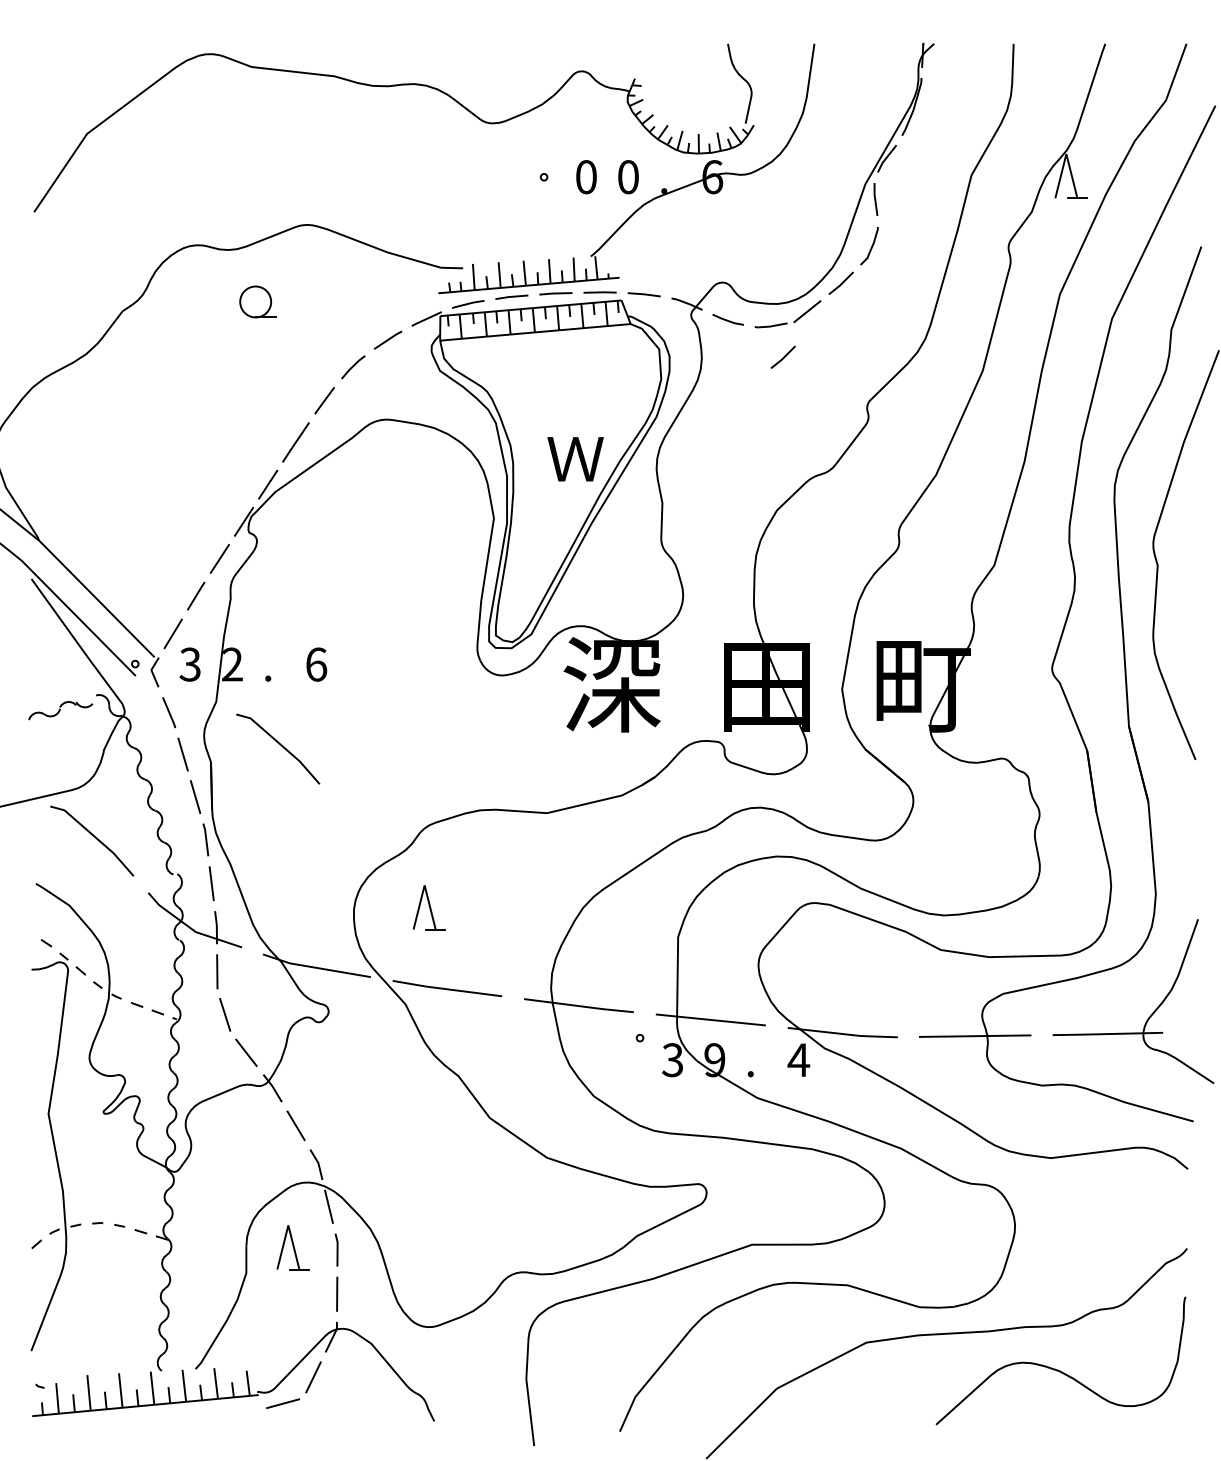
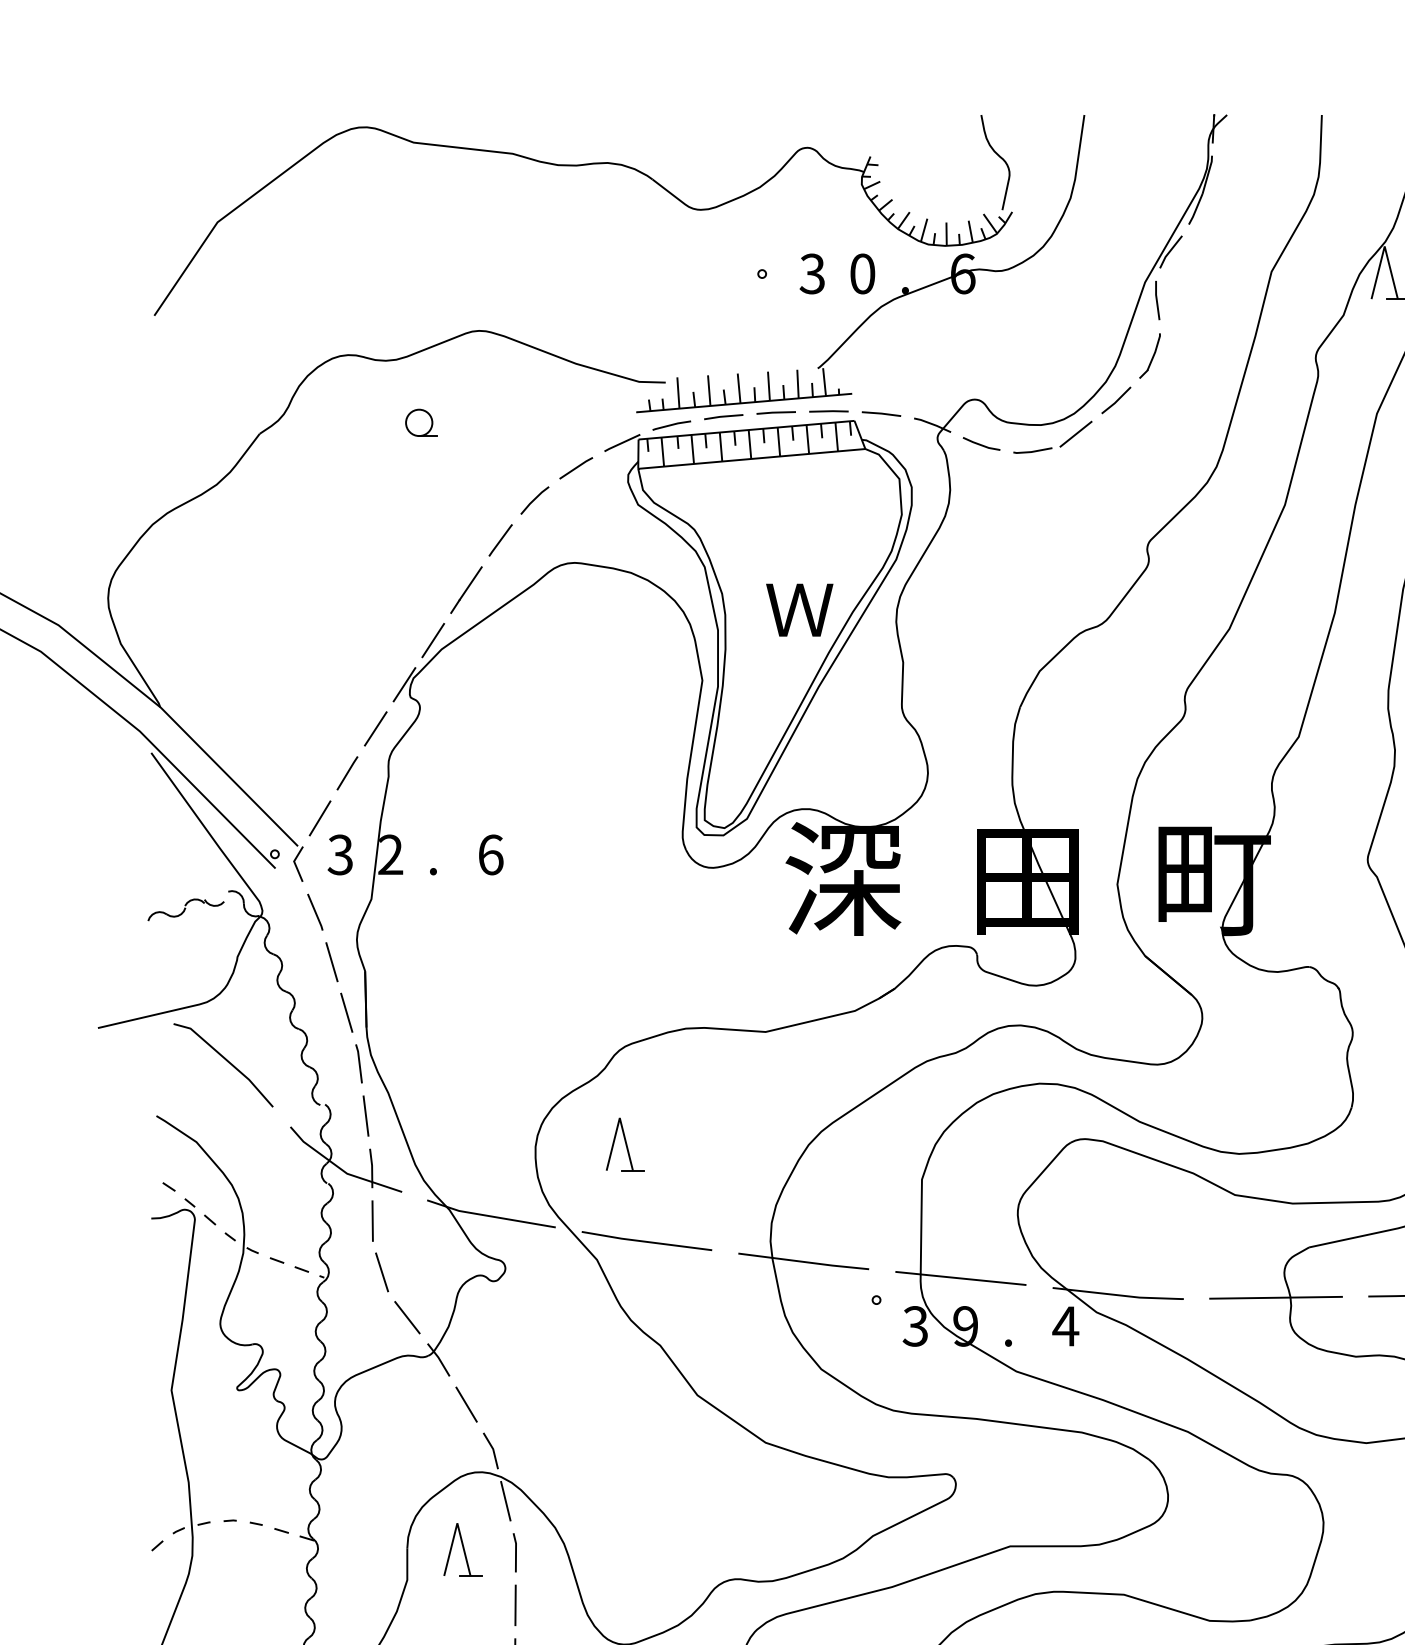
text: (585, 177) -> (811, 274), 0 -> 3
part: (257, 302) -> (420, 423), size x0.71
line: (783, 356) -> (1047, 487), removed
line: (280, 745) -> (448, 951), removed

